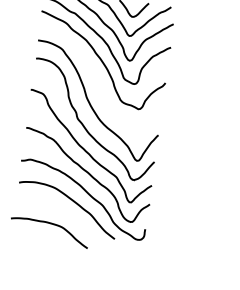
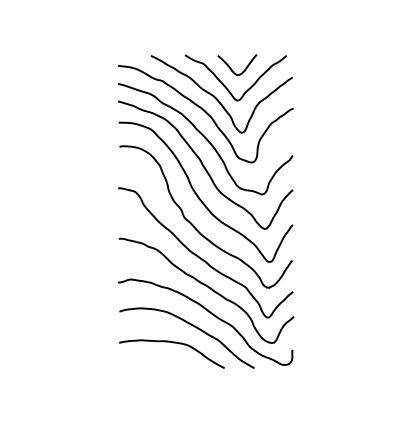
curve: (98, 81) -> (204, 165), added
curve: (50, 224) -> (172, 343), moved

